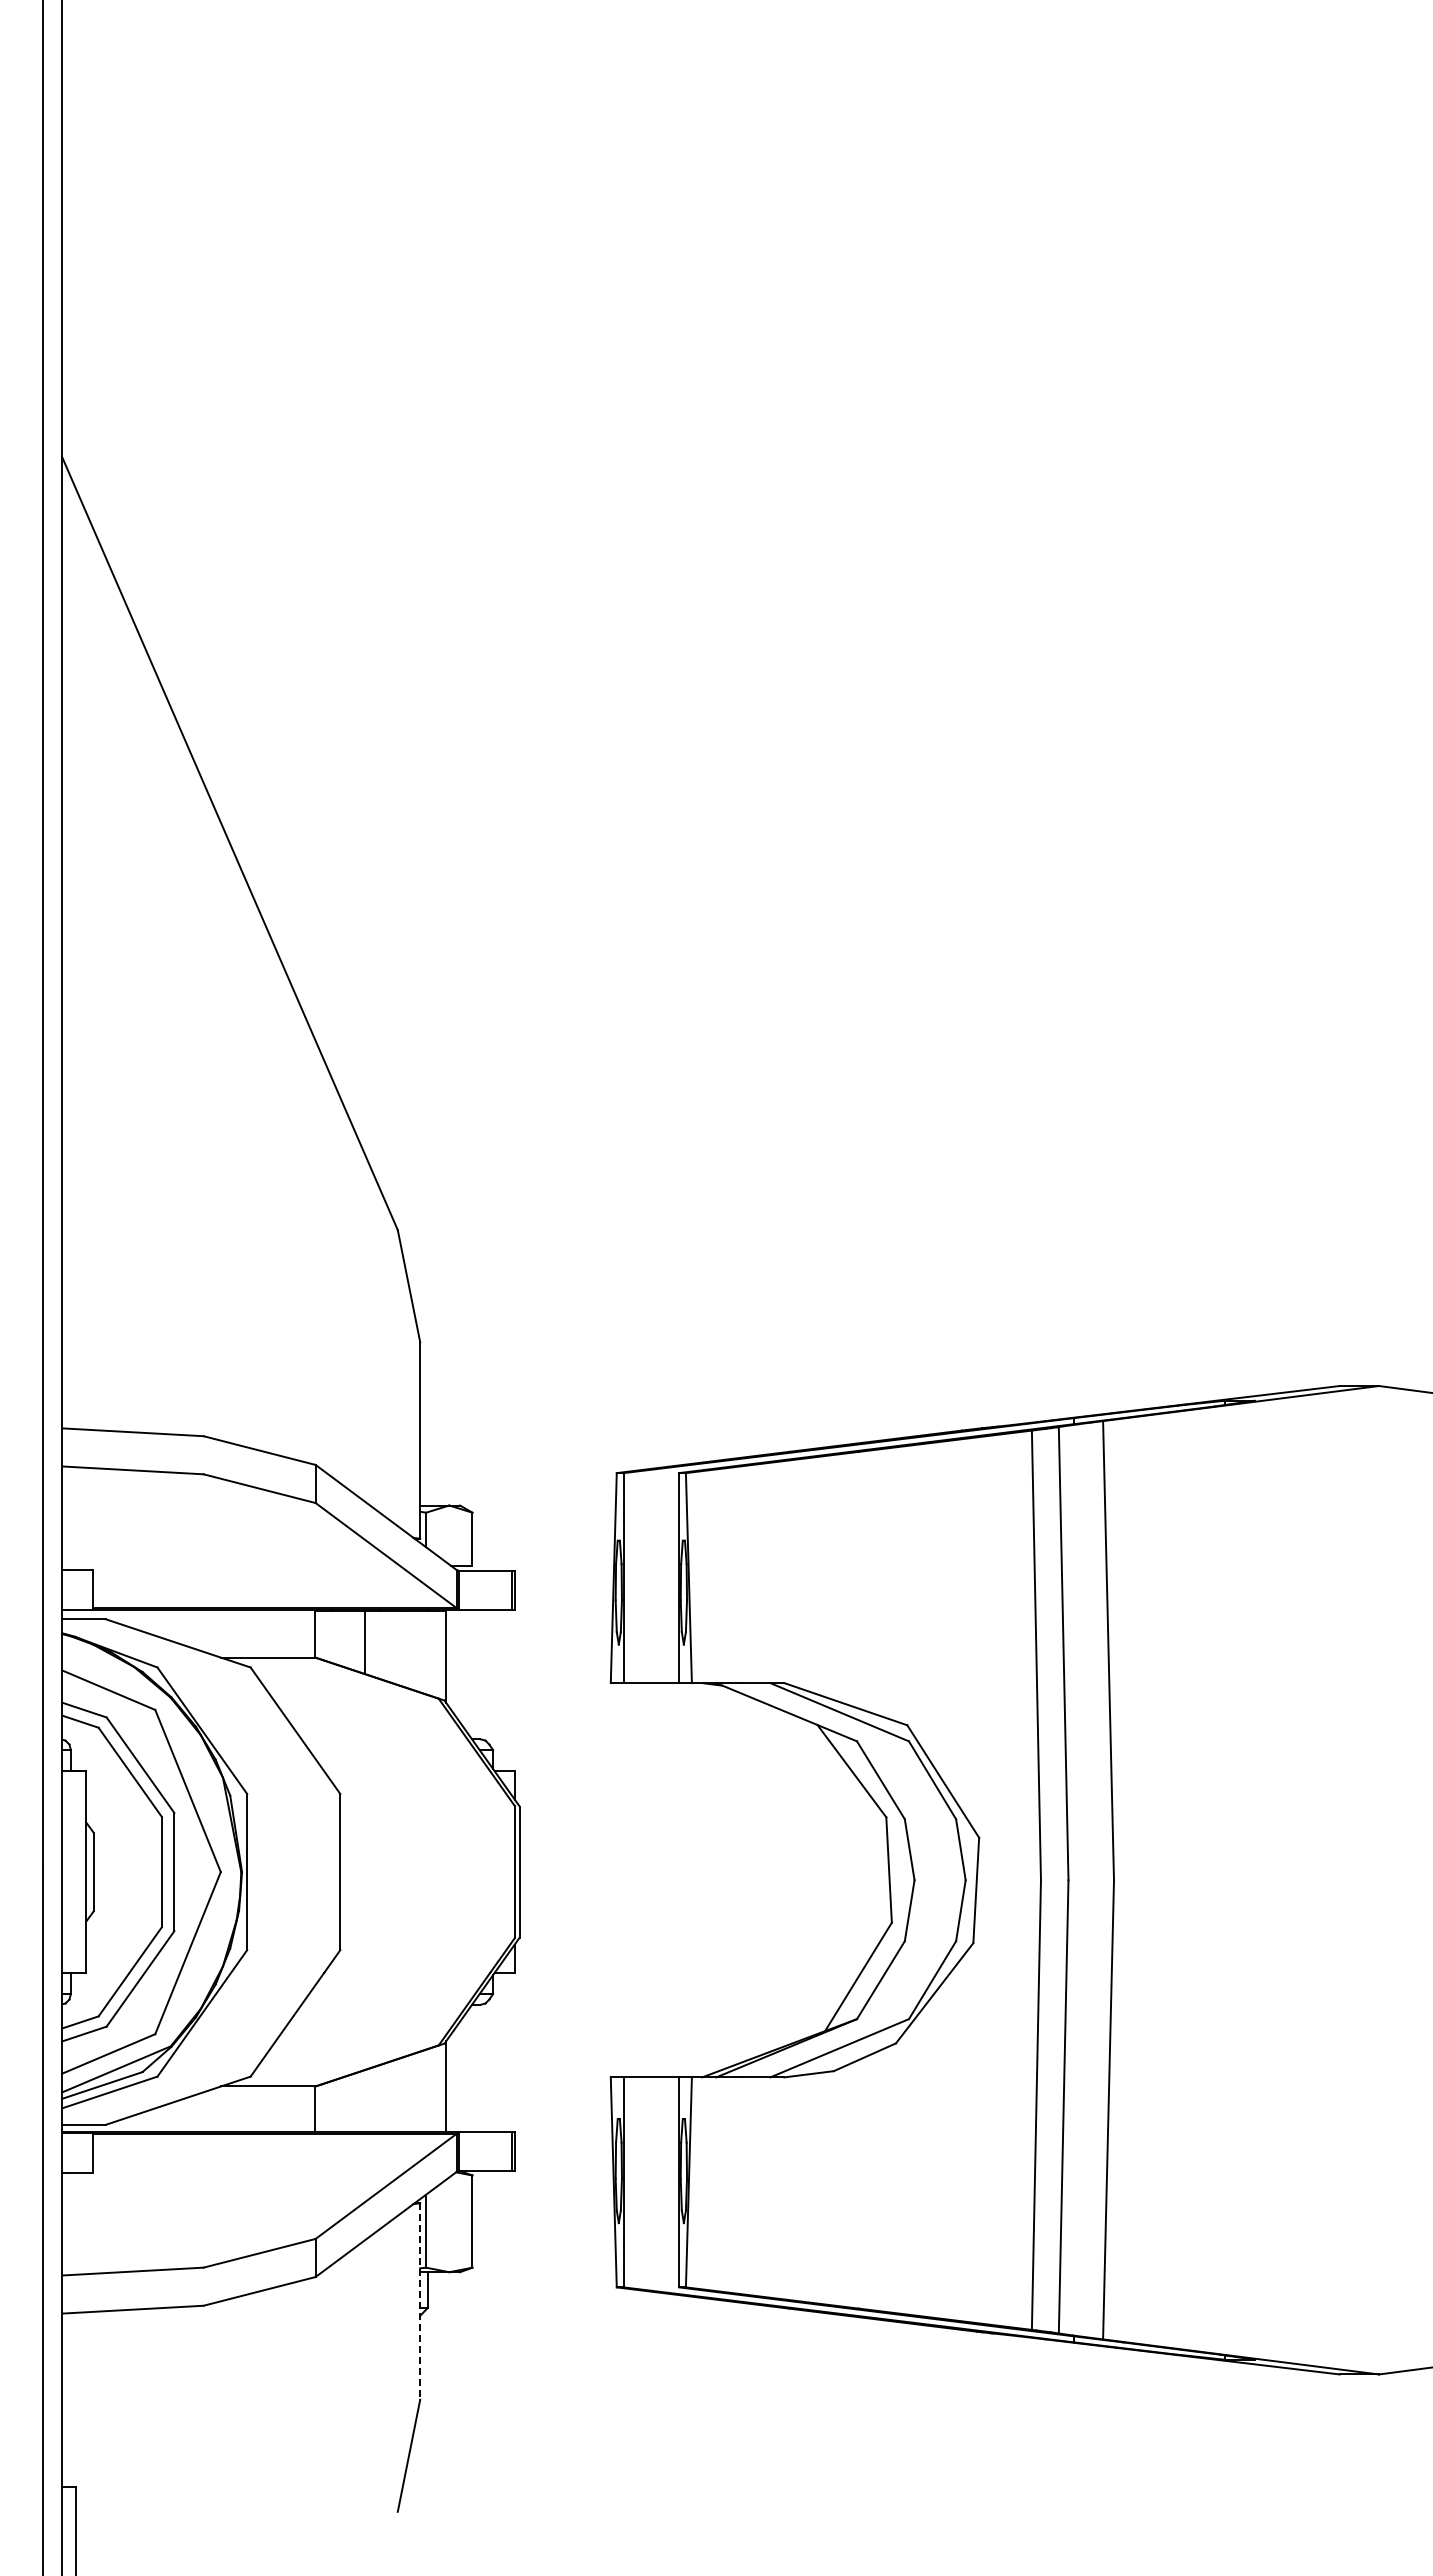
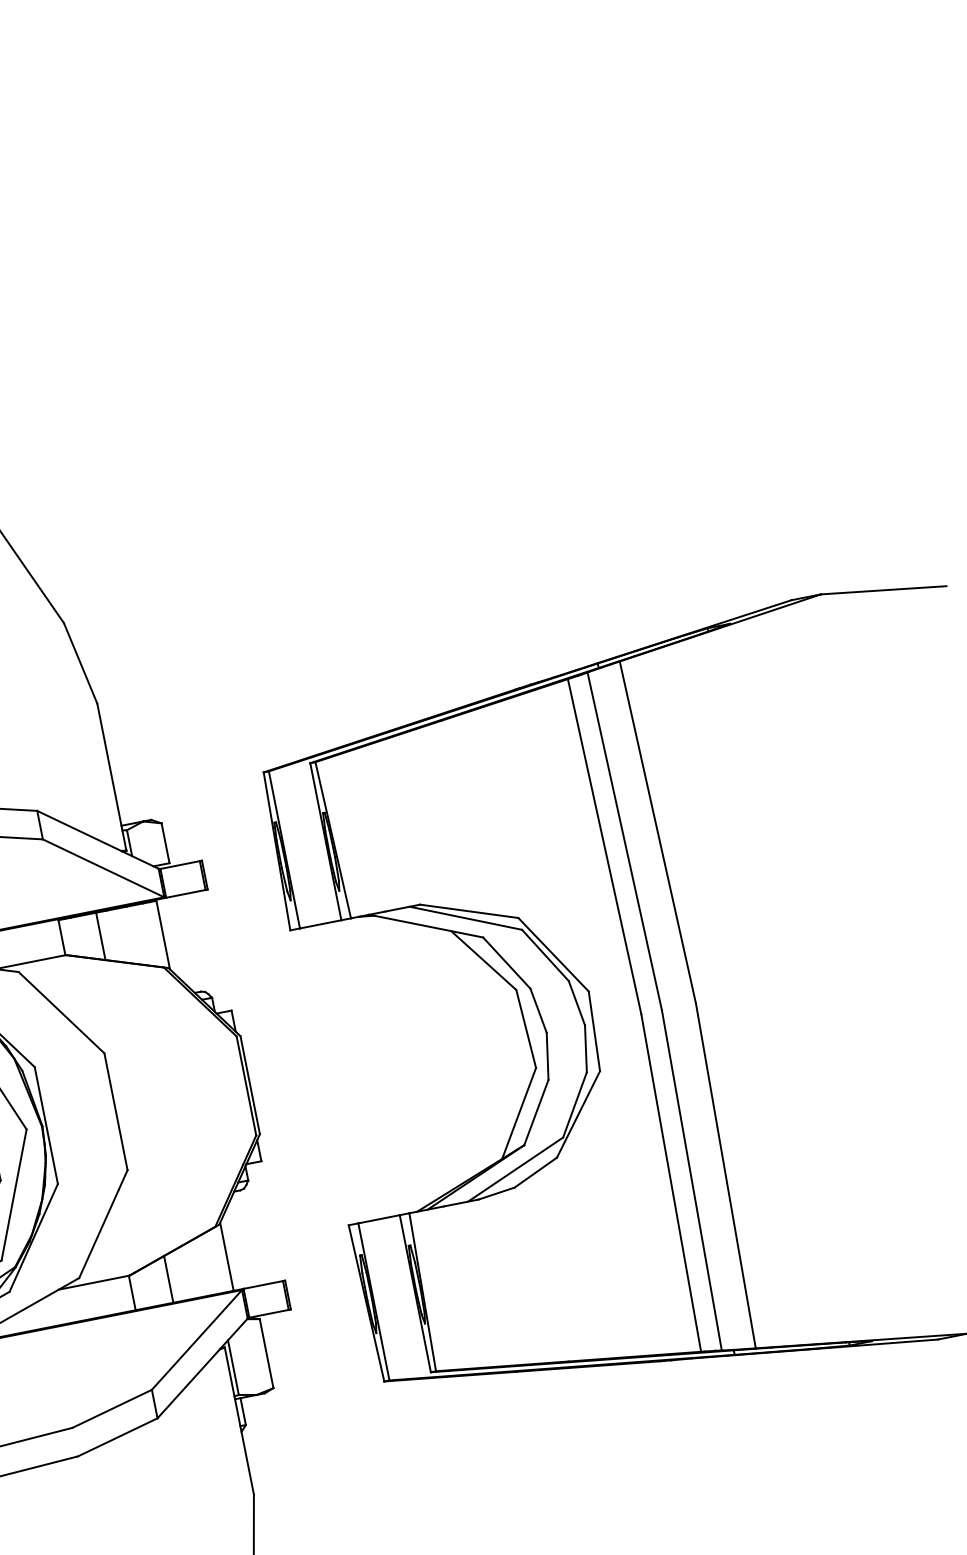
line: (365, 2100) -> (168, 1278), added
line: (420, 2301) -> (239, 1421), dashed -> solid

